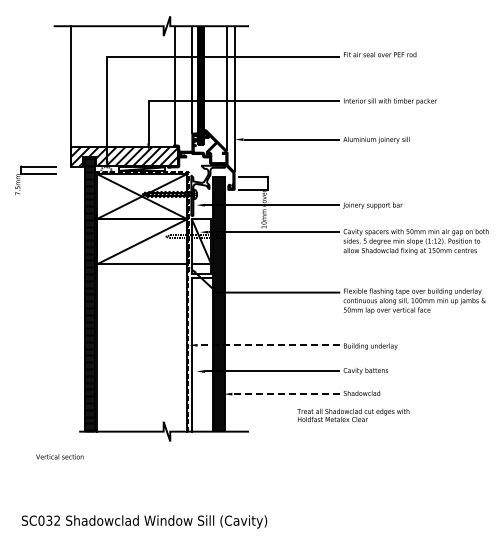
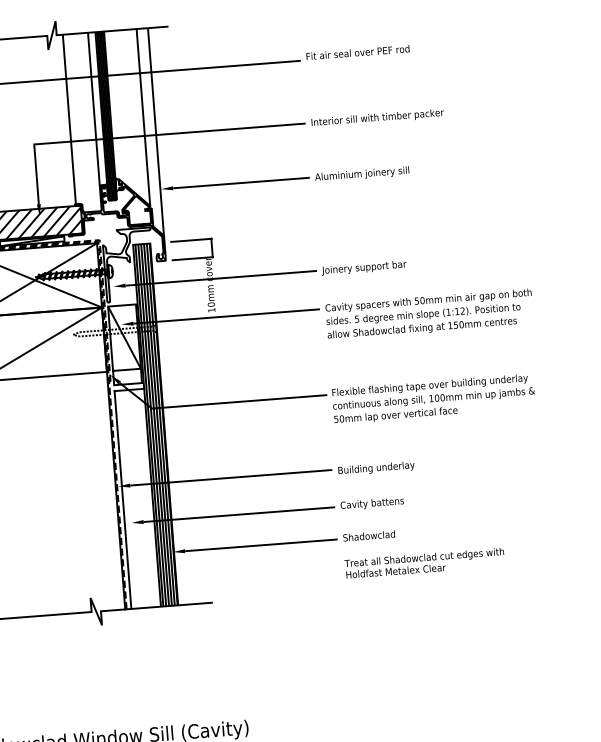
line: (268, 345) -> (231, 478), dashed -> solid
line: (286, 394) -> (262, 545), dashed -> solid
text: (353, 415) -> (424, 563), moved

